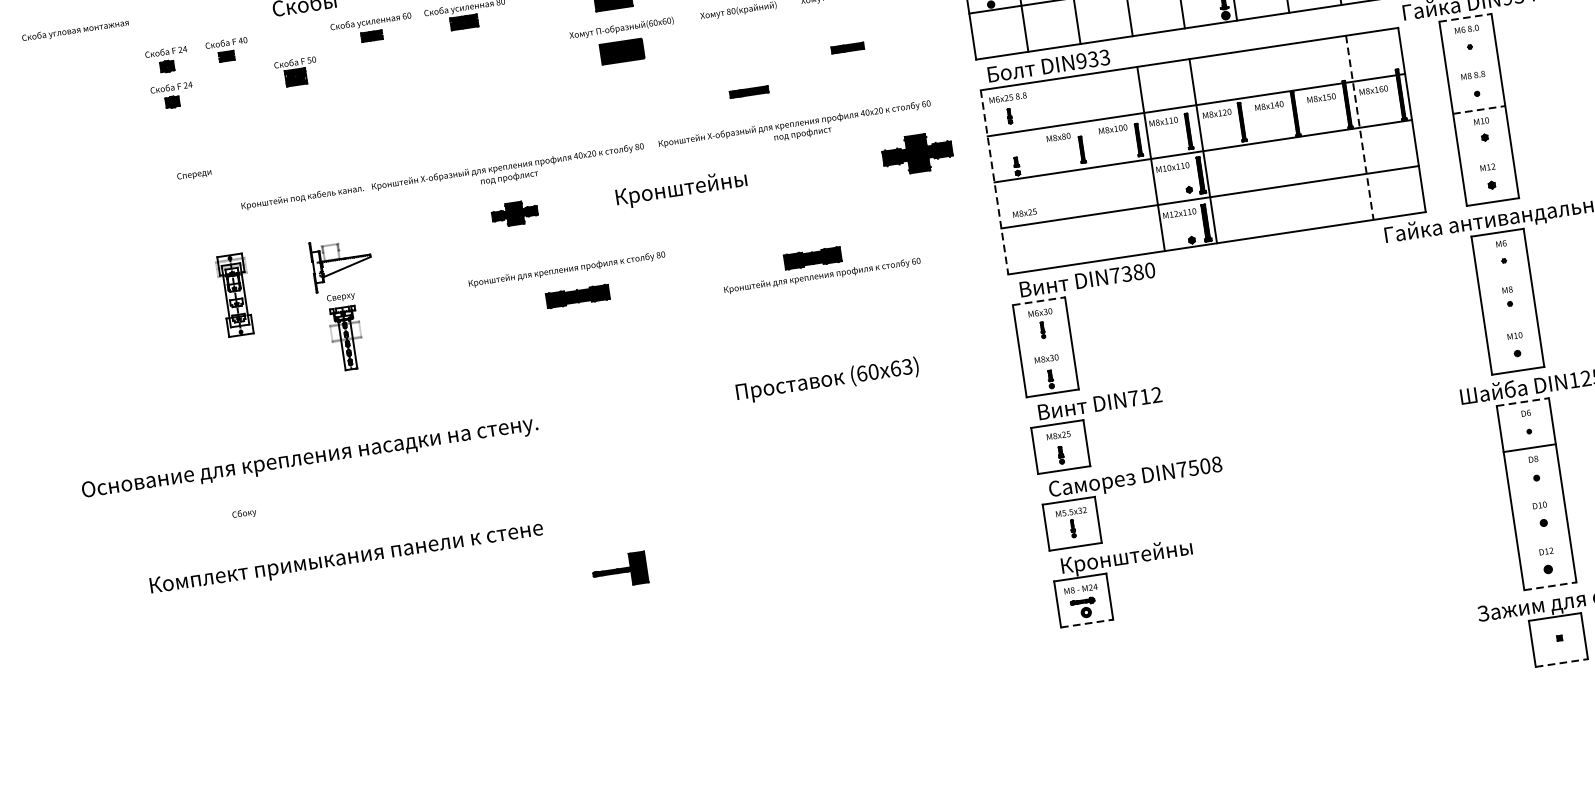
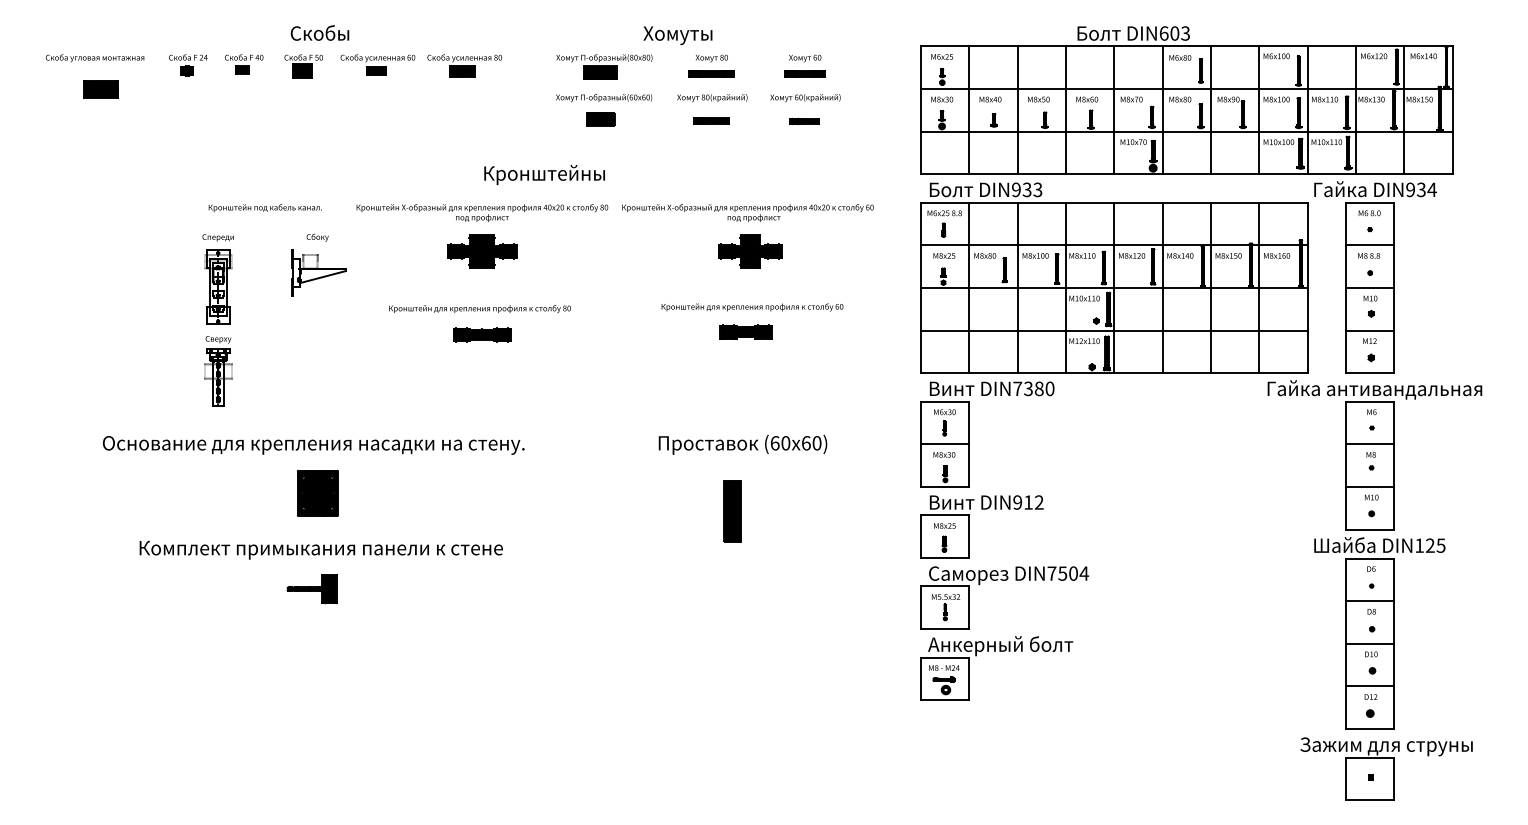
line: (1466, 17) -> (1370, 202), dashed -> solid
text: (74, 31) -> (94, 58), moved
part: (848, 48) -> (804, 121), moved
part: (621, 52) -> (600, 119), size x0.71
line: (1471, 64) -> (1369, 245), added
part: (296, 72) -> (303, 66), moved
part: (749, 91) -> (711, 120), moved
part: (172, 96) -> (188, 98), removed
part: (76, 100) -> (100, 89), added
line: (1479, 109) -> (1370, 287), dashed -> solid
line: (1360, 128) -> (1259, 288), dashed -> solid
line: (1308, 135) -> (1211, 287), added
line: (1255, 142) -> (1162, 287), added
part: (917, 153) -> (750, 251), moved
line: (1485, 155) -> (1369, 330), added
line: (1098, 166) -> (1017, 287), added
text: (193, 174) -> (217, 237), moved
line: (1046, 174) -> (969, 287), added
line: (995, 182) -> (921, 288), dashed -> solid
text: (681, 190) -> (544, 175), moved
text: (301, 197) -> (264, 207), moved
text: (1024, 212) -> (944, 255), moved
part: (515, 213) -> (482, 251), size x1.67
text: (566, 269) -> (479, 308), moved
text: (822, 276) -> (752, 307), moved
line: (1504, 279) -> (1369, 444), added
part: (578, 295) -> (482, 334), moved
line: (1039, 301) -> (945, 401), dashed -> solid
line: (1510, 324) -> (1369, 486), added
part: (346, 331) -> (218, 371), moved
line: (1046, 347) -> (945, 444), added
text: (906, 367) -> (816, 443), 63) -> 60)
text: (1133, 398) -> (1017, 502), DIN712 -> DIN912
line: (1523, 401) -> (1370, 558), dashed -> solid
part: (827, 454) -> (732, 511), added
text: (309, 458) -> (313, 445), moved
text: (1217, 464) -> (1084, 573), DIN7508 -> DIN7504
line: (1536, 493) -> (1369, 643), added
part: (375, 500) -> (317, 492), added
text: (244, 513) -> (317, 237), moved
line: (1543, 540) -> (1369, 686), added
text: (1138, 556) -> (1000, 646), Кронштейны -> Анкерный болт
text: (345, 558) -> (320, 549), moved
part: (619, 571) -> (311, 589), moved
line: (1551, 586) -> (1370, 729), dashed -> solid
line: (1087, 623) -> (945, 700), dashed -> solid
line: (1562, 663) -> (1370, 800), dashed -> solid

